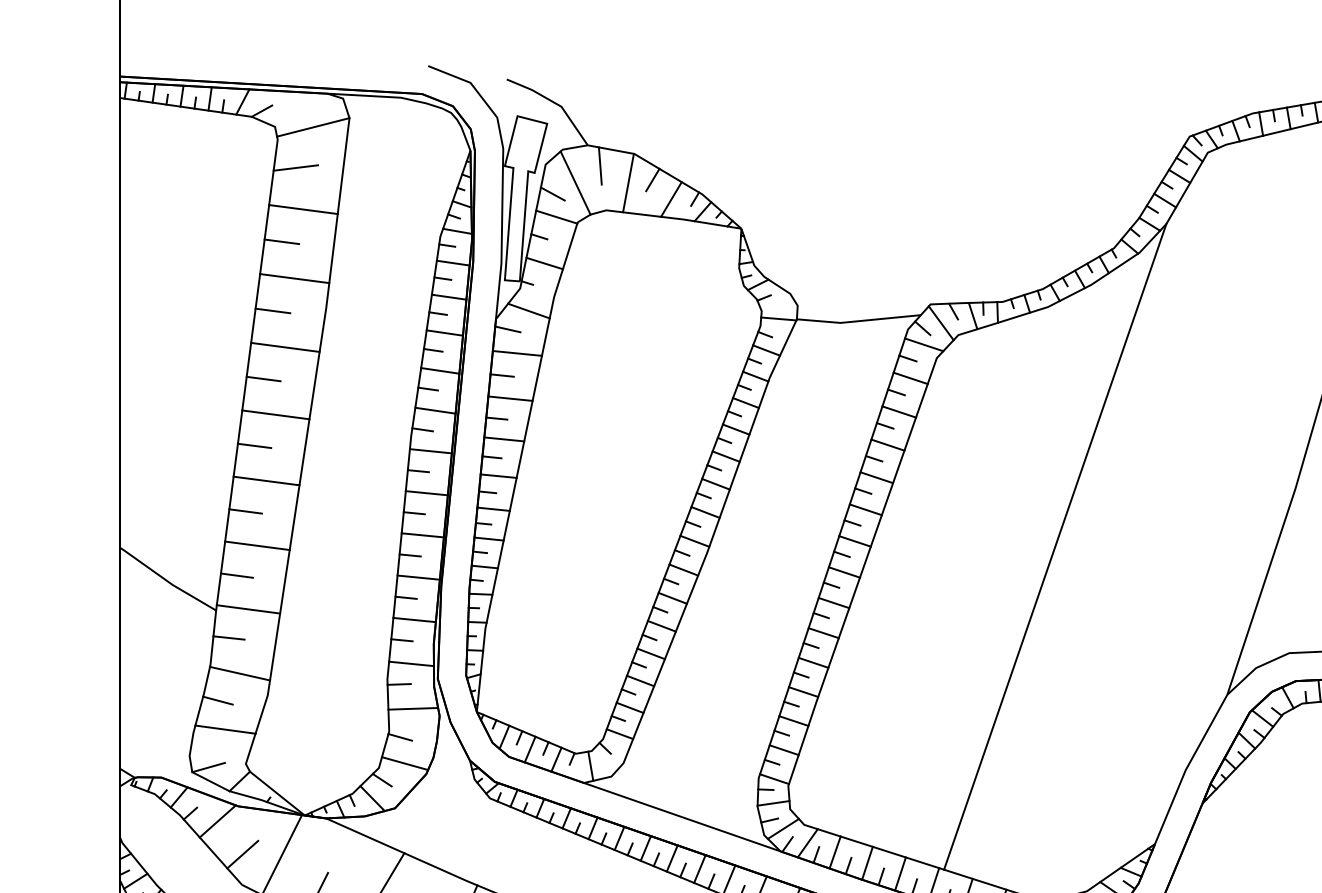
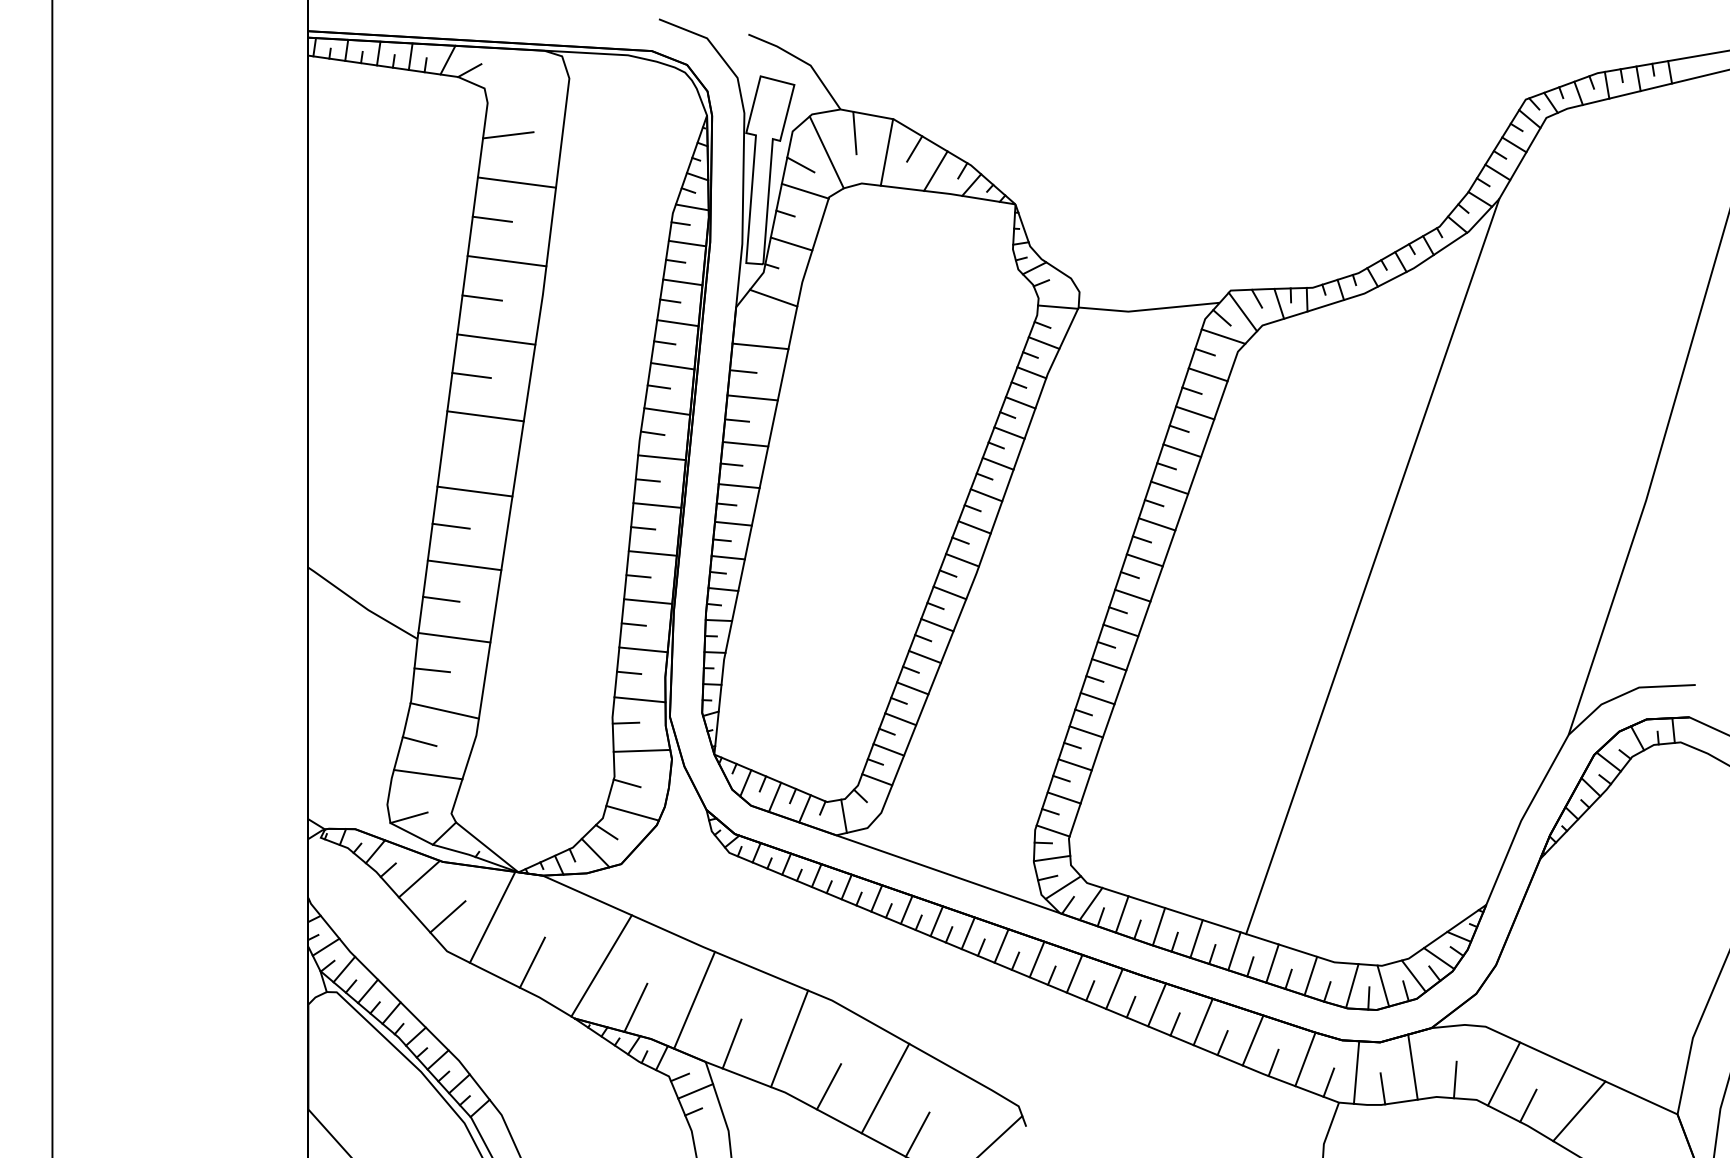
line: (312, 126) -> (527, 88), removed
line: (507, 328) -> (749, 318), removed
line: (254, 445) -> (461, 451), removed

